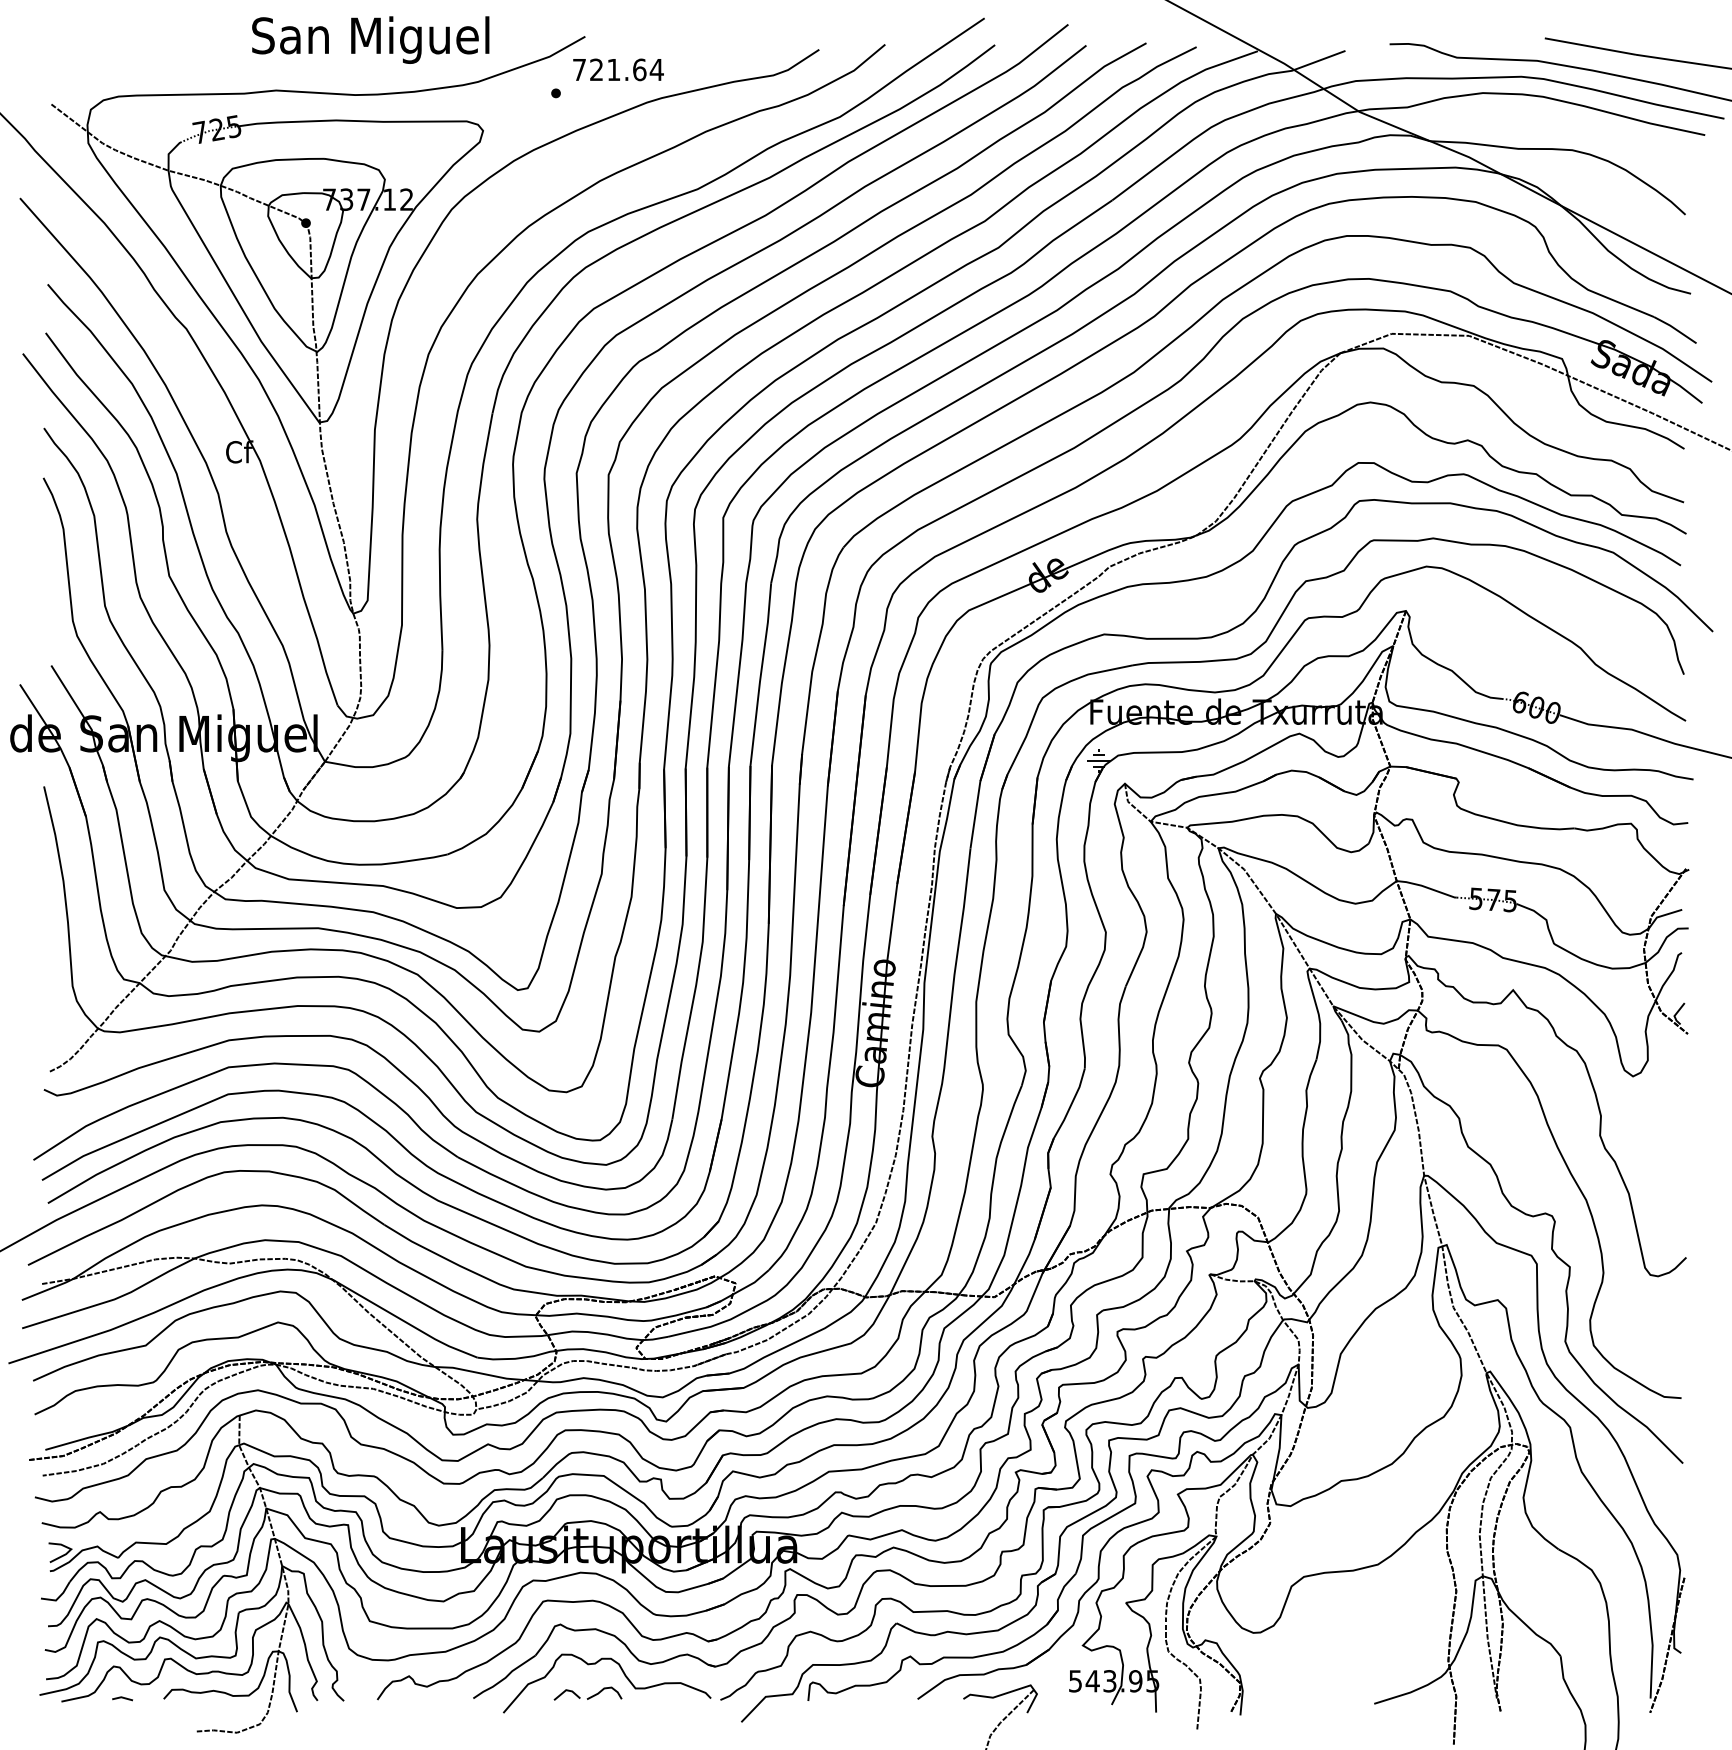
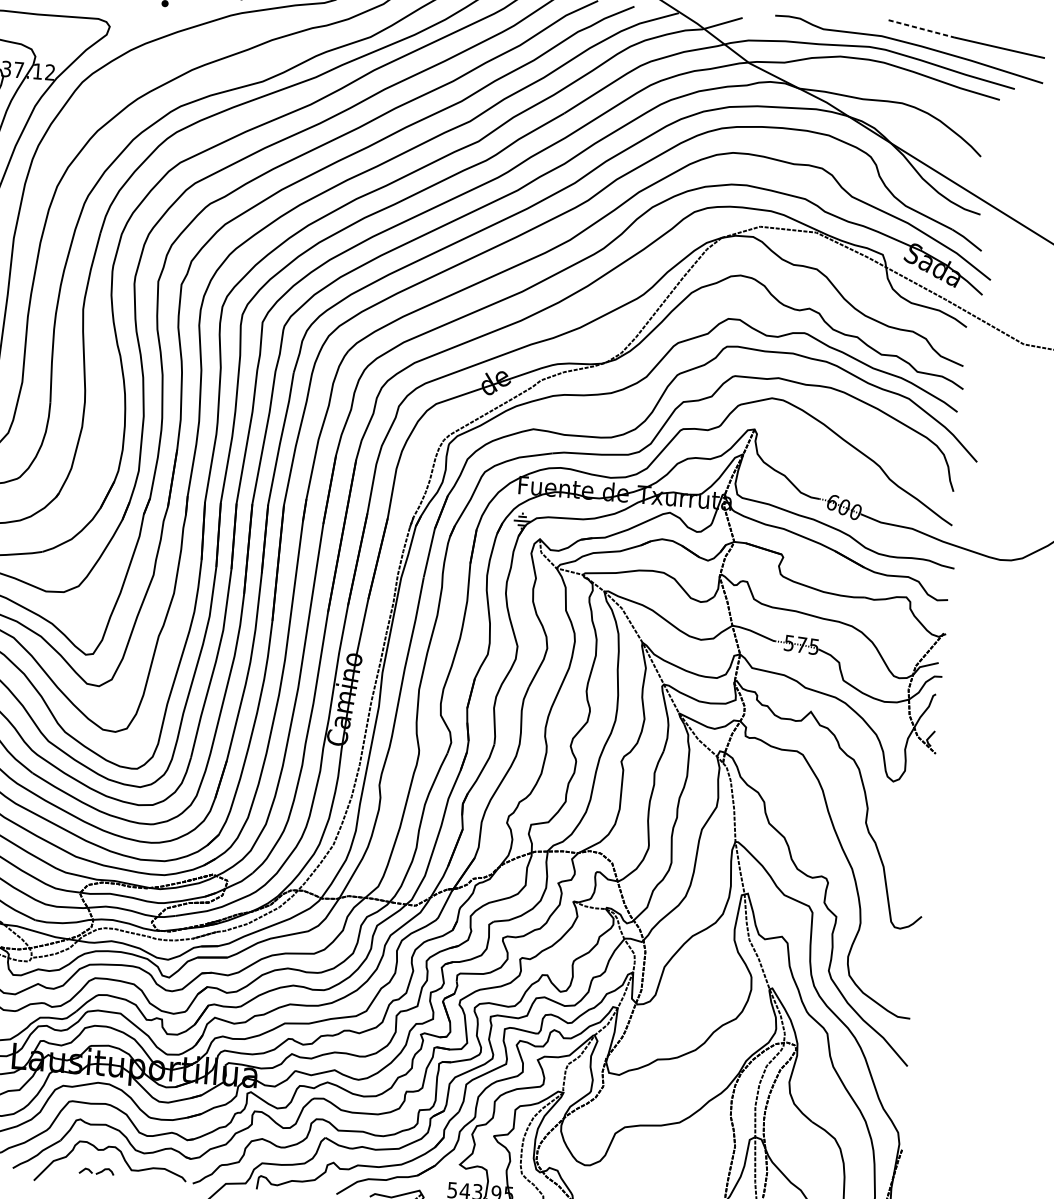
line: (1590, 46) -> (921, 28), solid -> dashed
part: (587, 1693) -> (96, 1171), size x0.7

